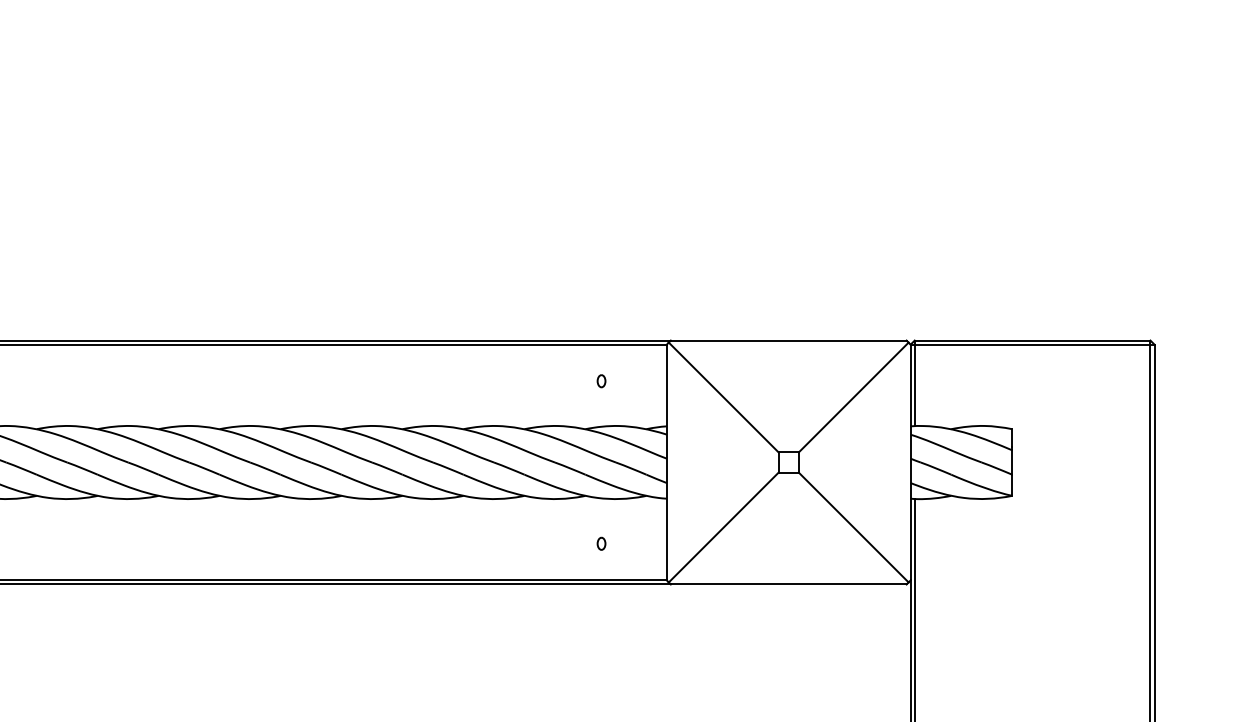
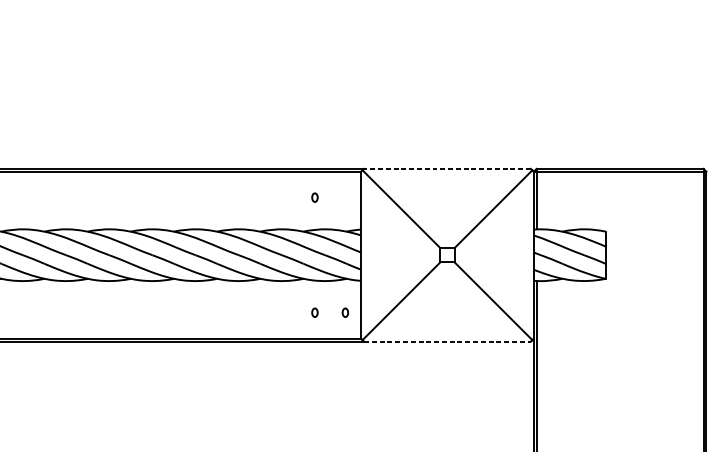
line: (788, 340) -> (447, 168), solid -> dashed
part: (644, 543) -> (345, 312), added
line: (788, 584) -> (447, 341), solid -> dashed

